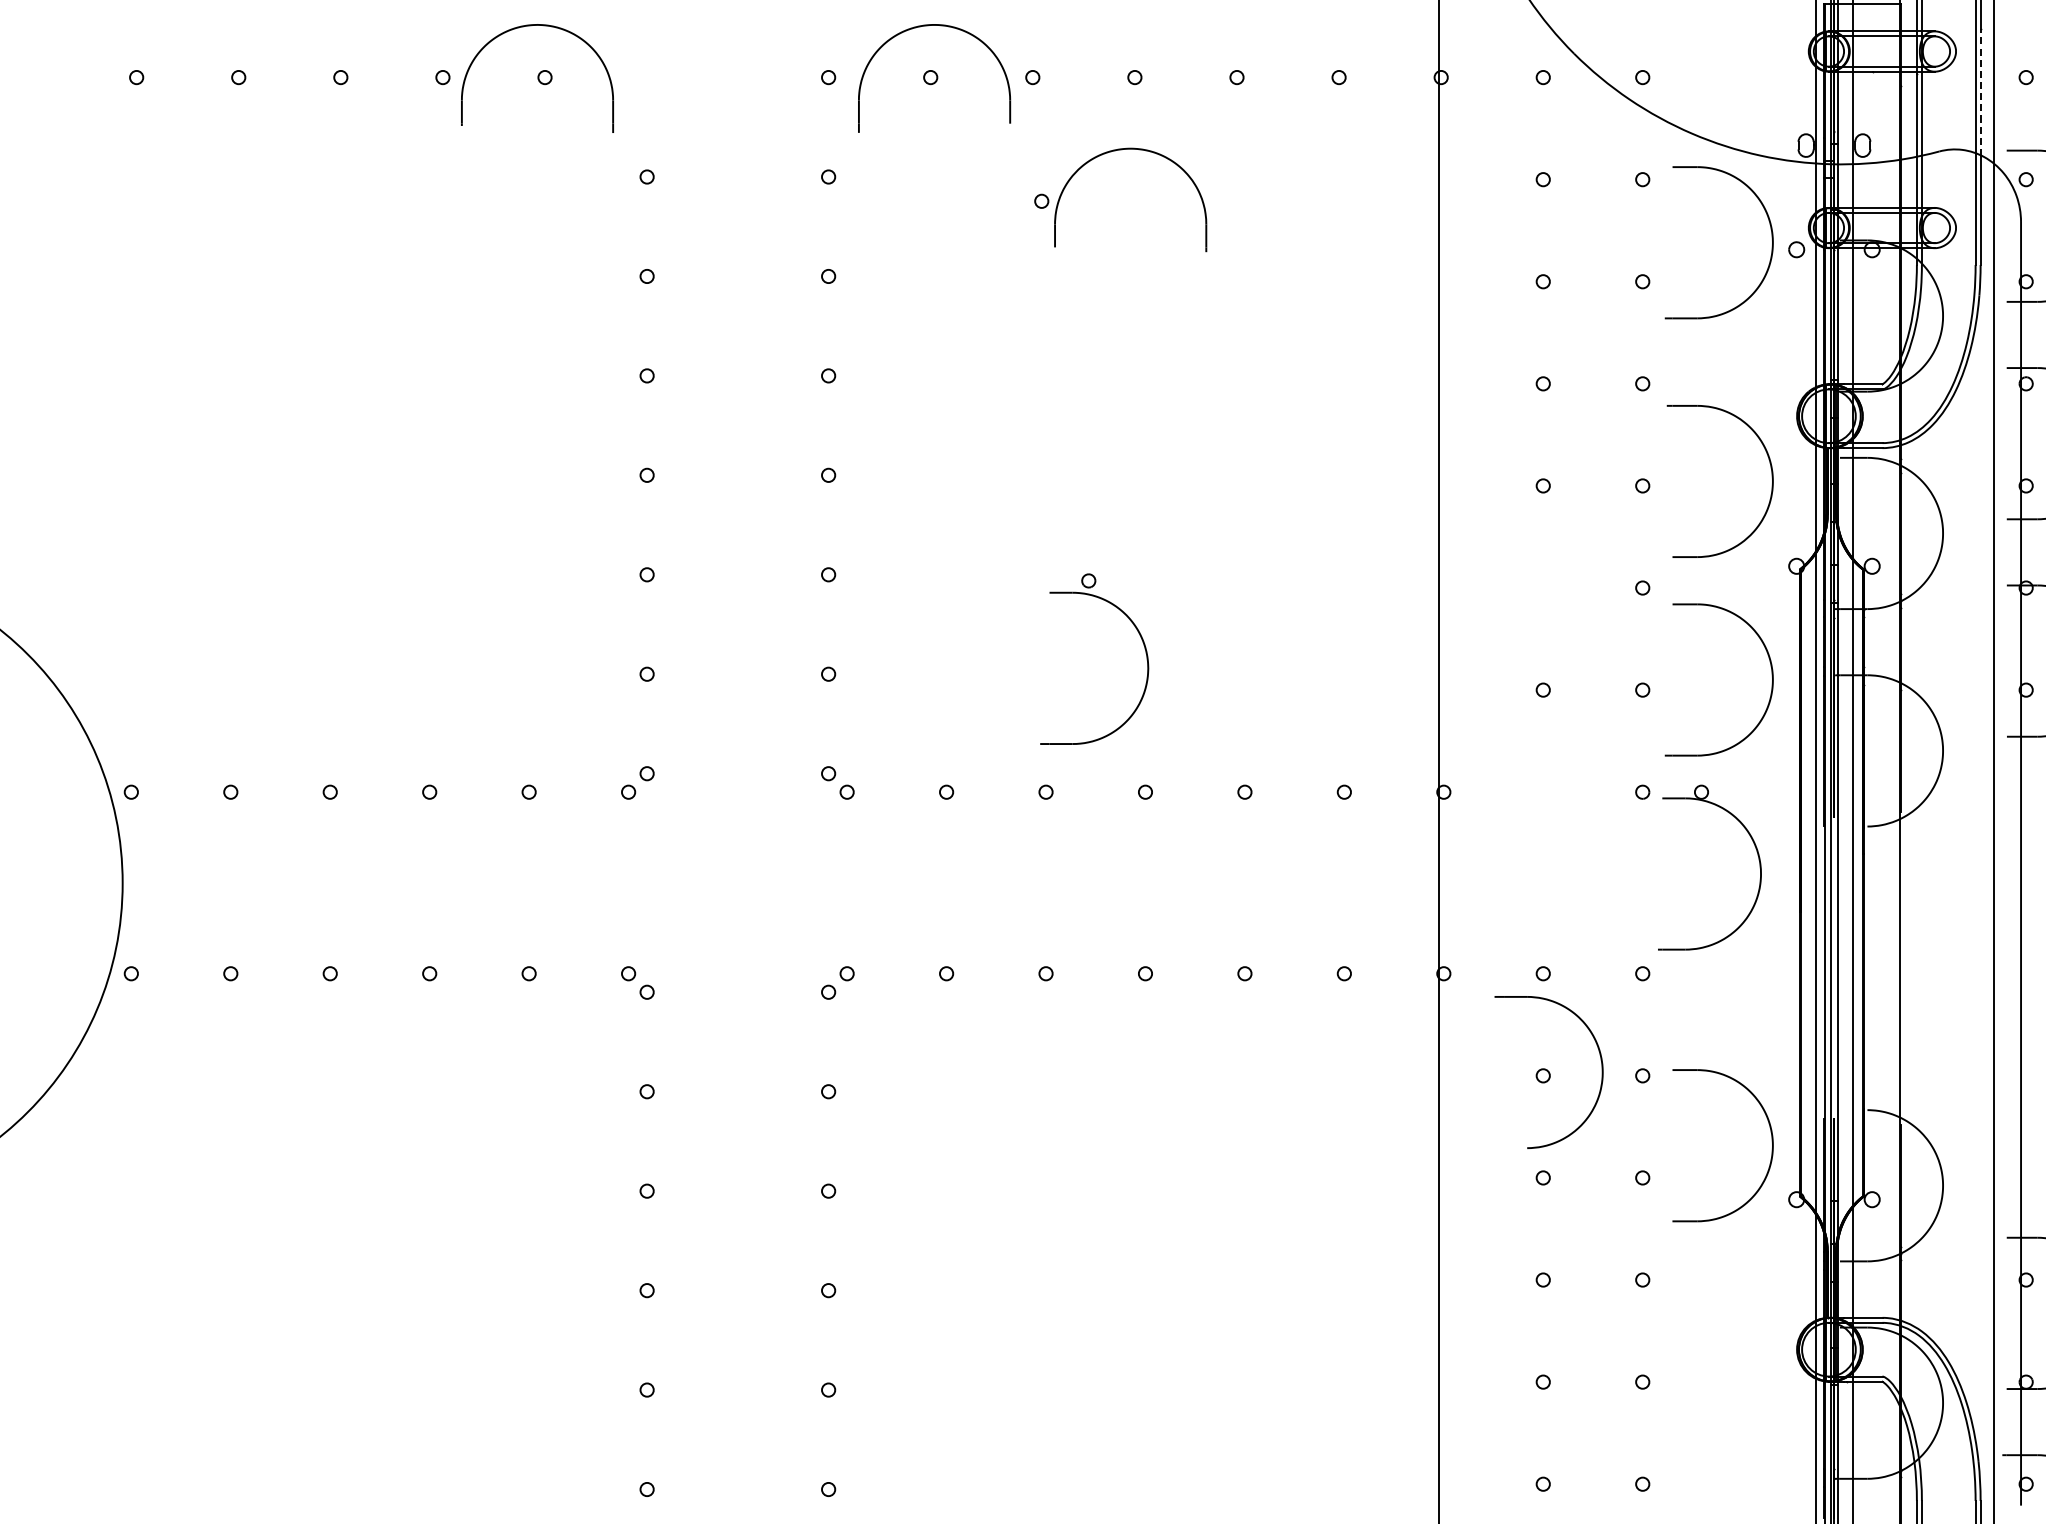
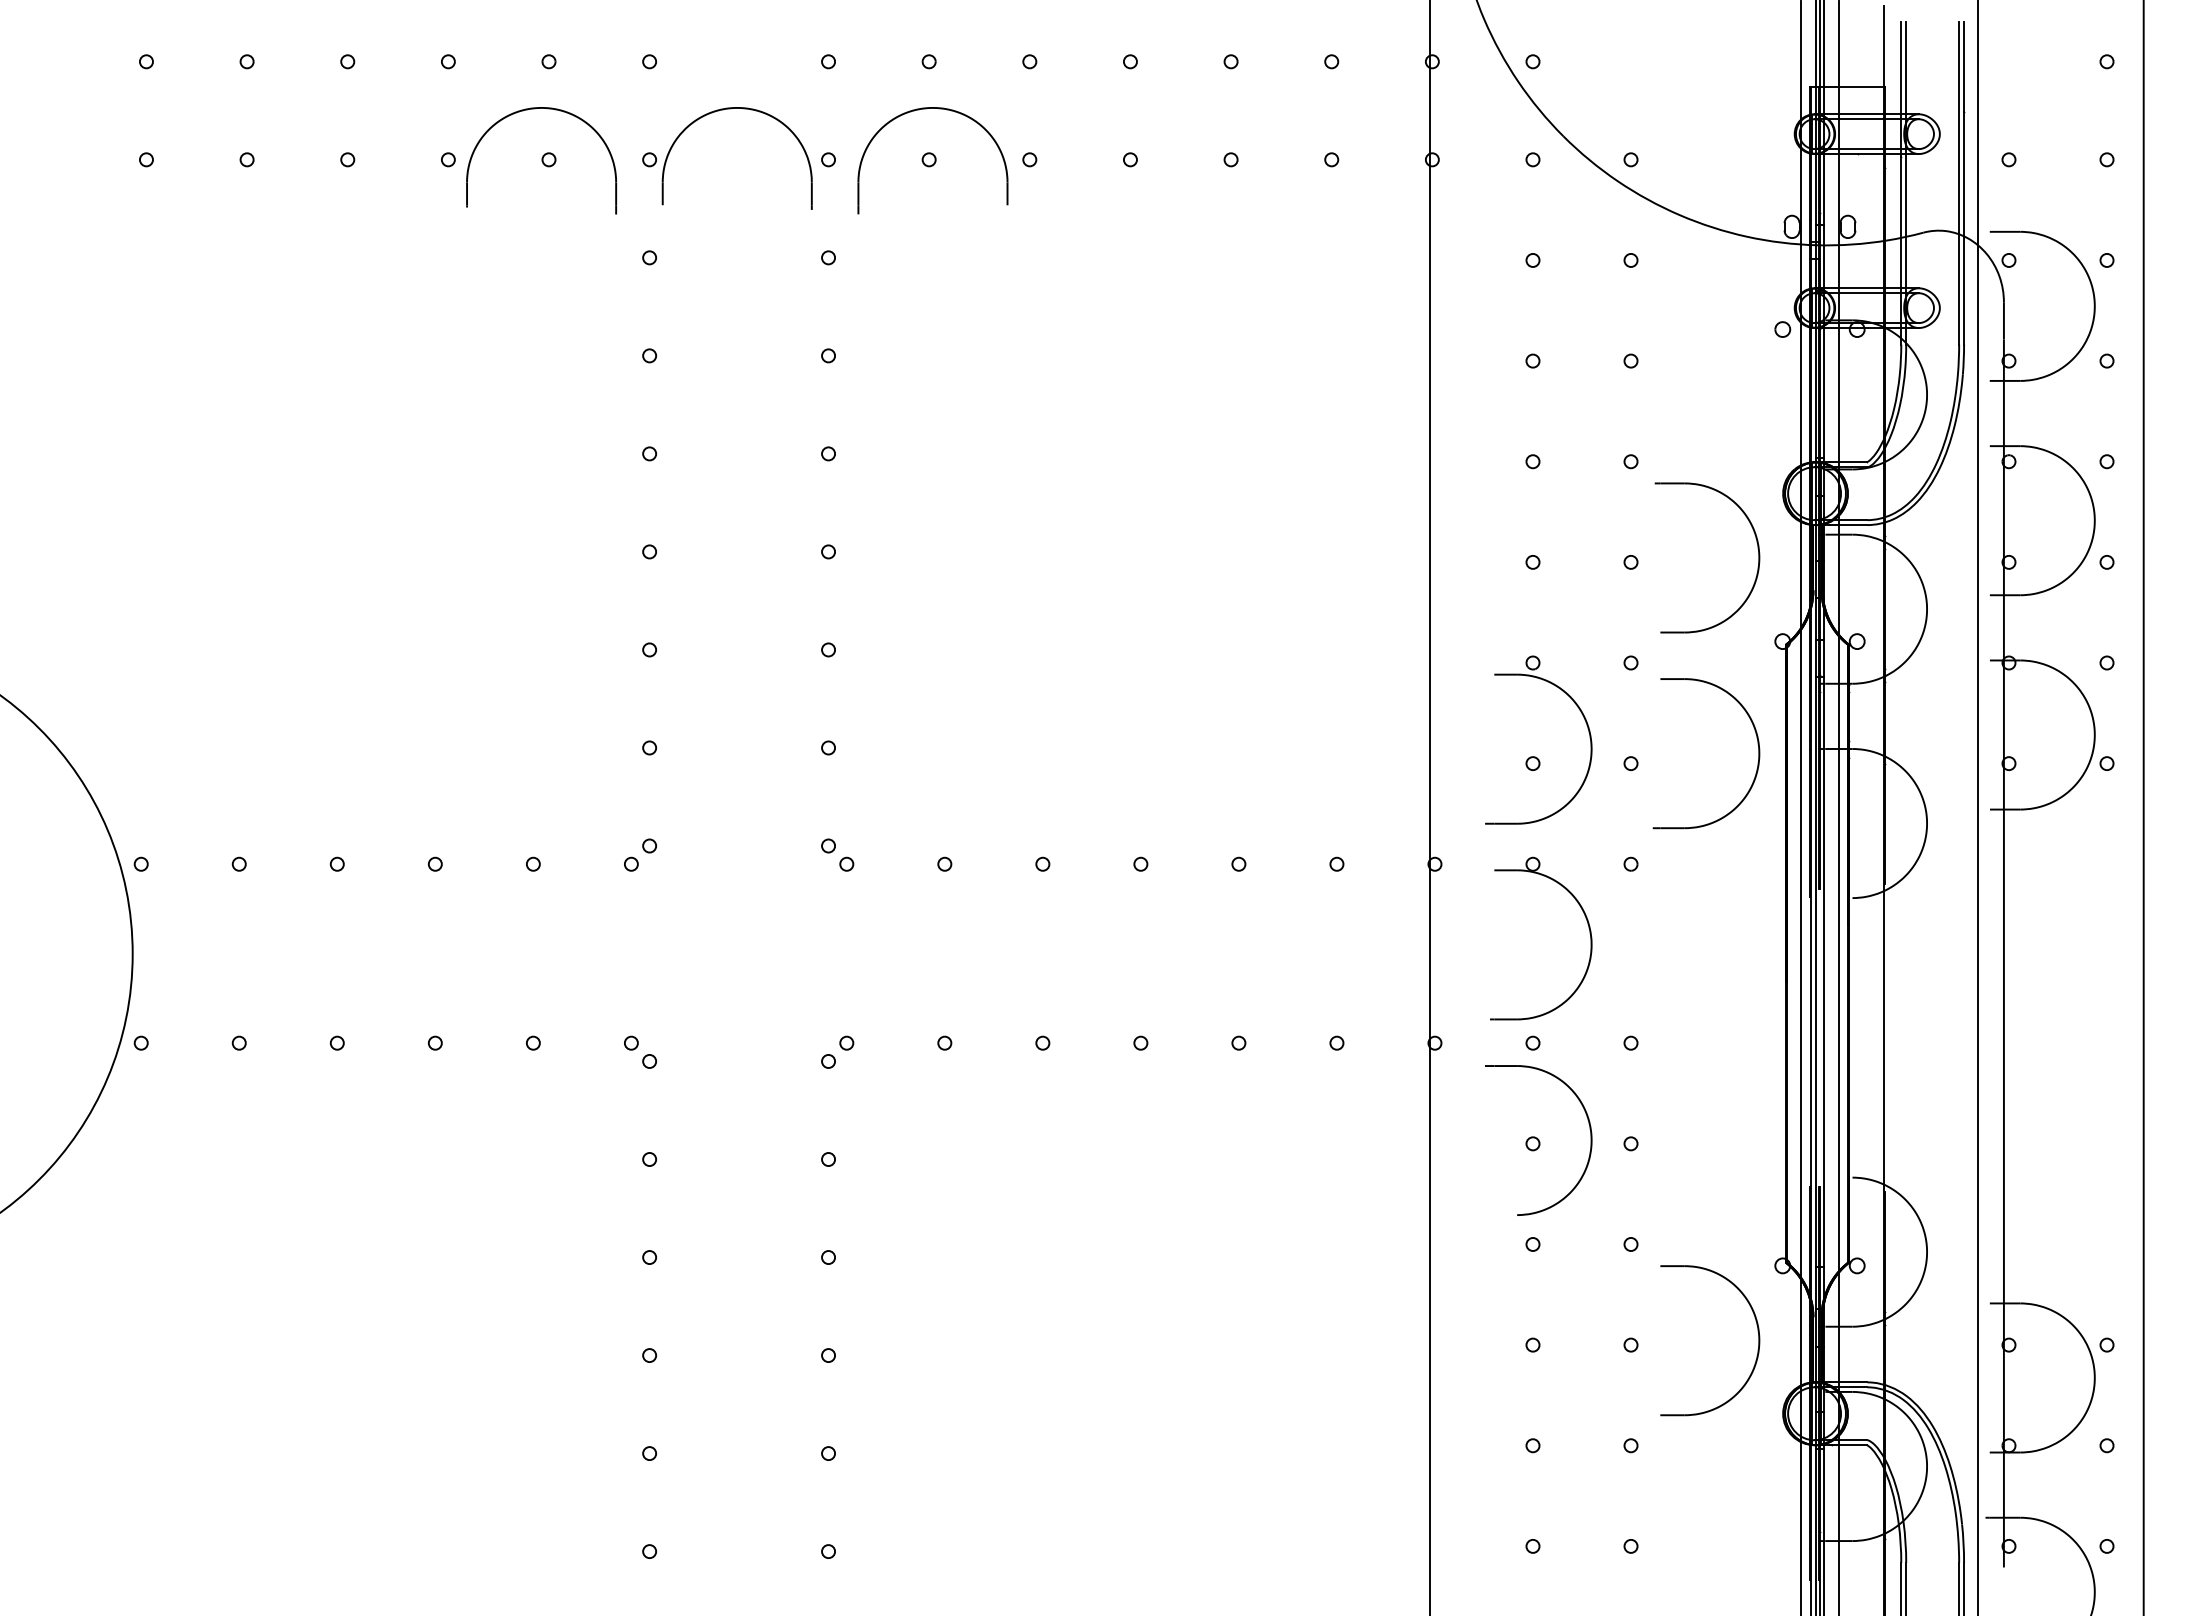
line: (1981, 92) -> (1964, 174), dashed -> solid
part: (1098, 157) -> (705, 116), moved
part: (1771, 233) -> (1757, 313), removed
part: (1141, 639) -> (1584, 720), moved
part: (1757, 857) -> (1588, 928), moved
part: (1771, 1136) -> (1757, 1331), moved

